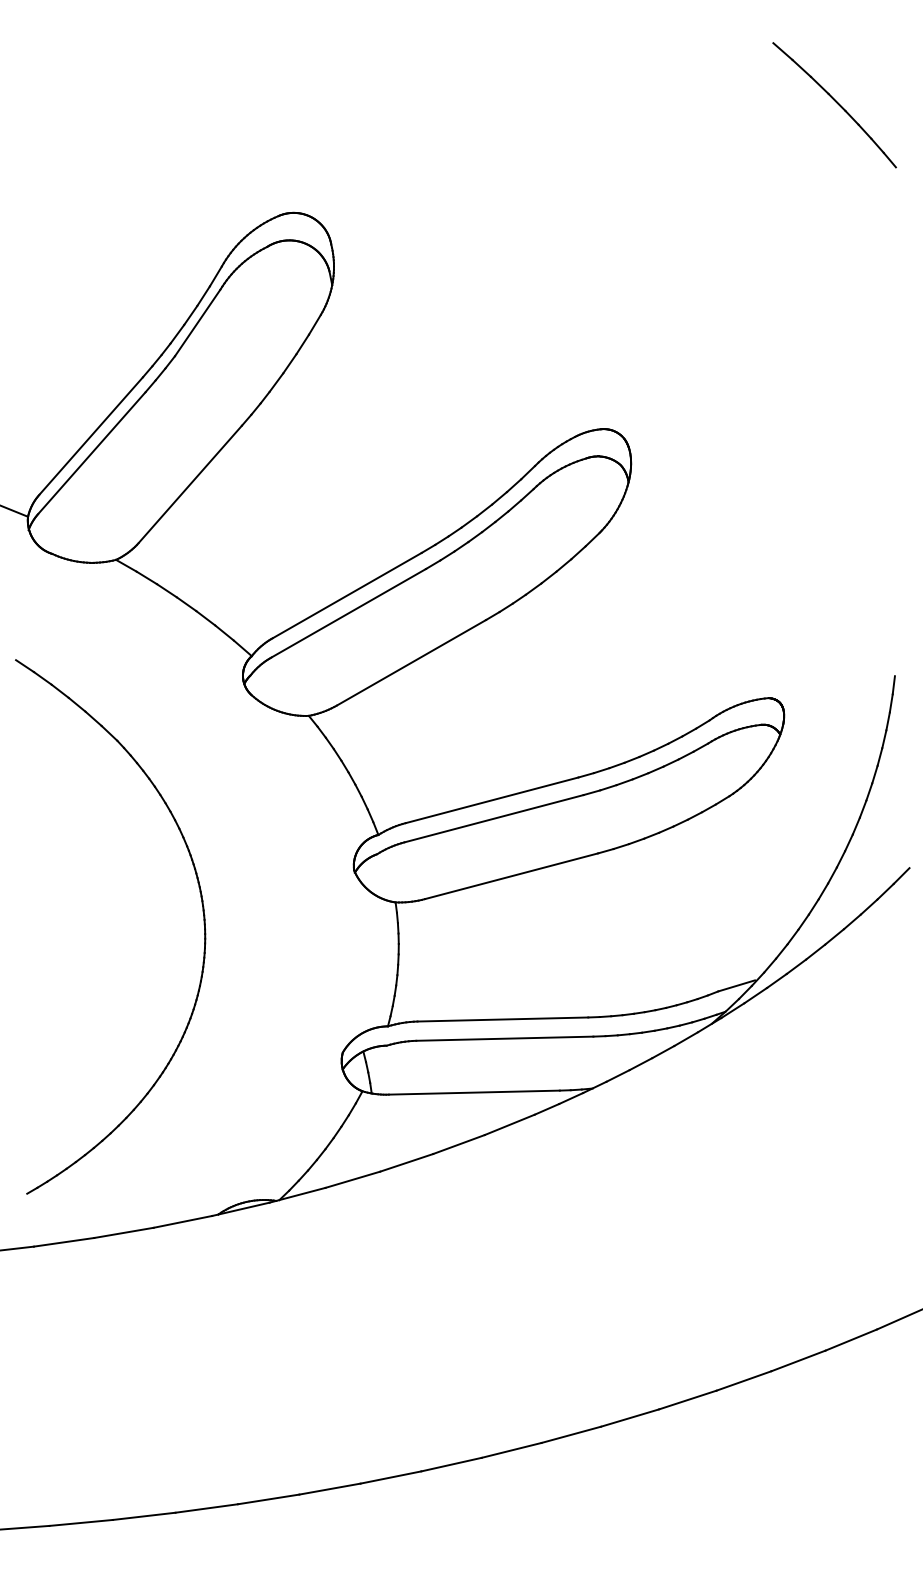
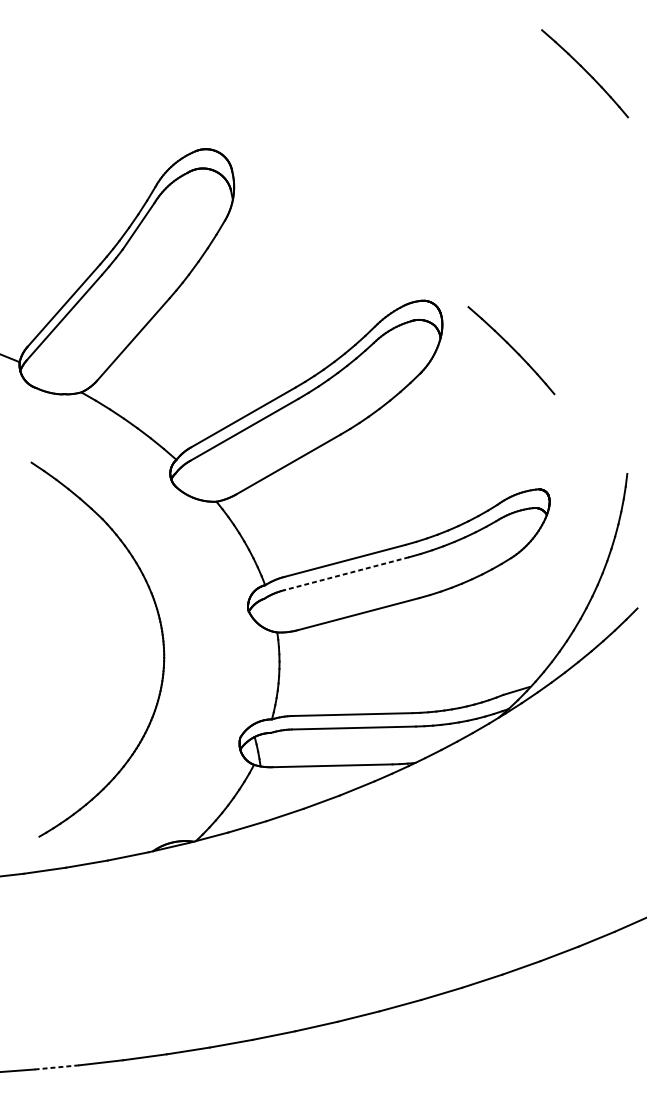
part: (729, 500) -> (511, 350), added
line: (493, 818) -> (345, 573), solid -> dashed
part: (203, 924) -> (162, 647), moved
line: (81, 1522) -> (57, 1067), solid -> dashed

